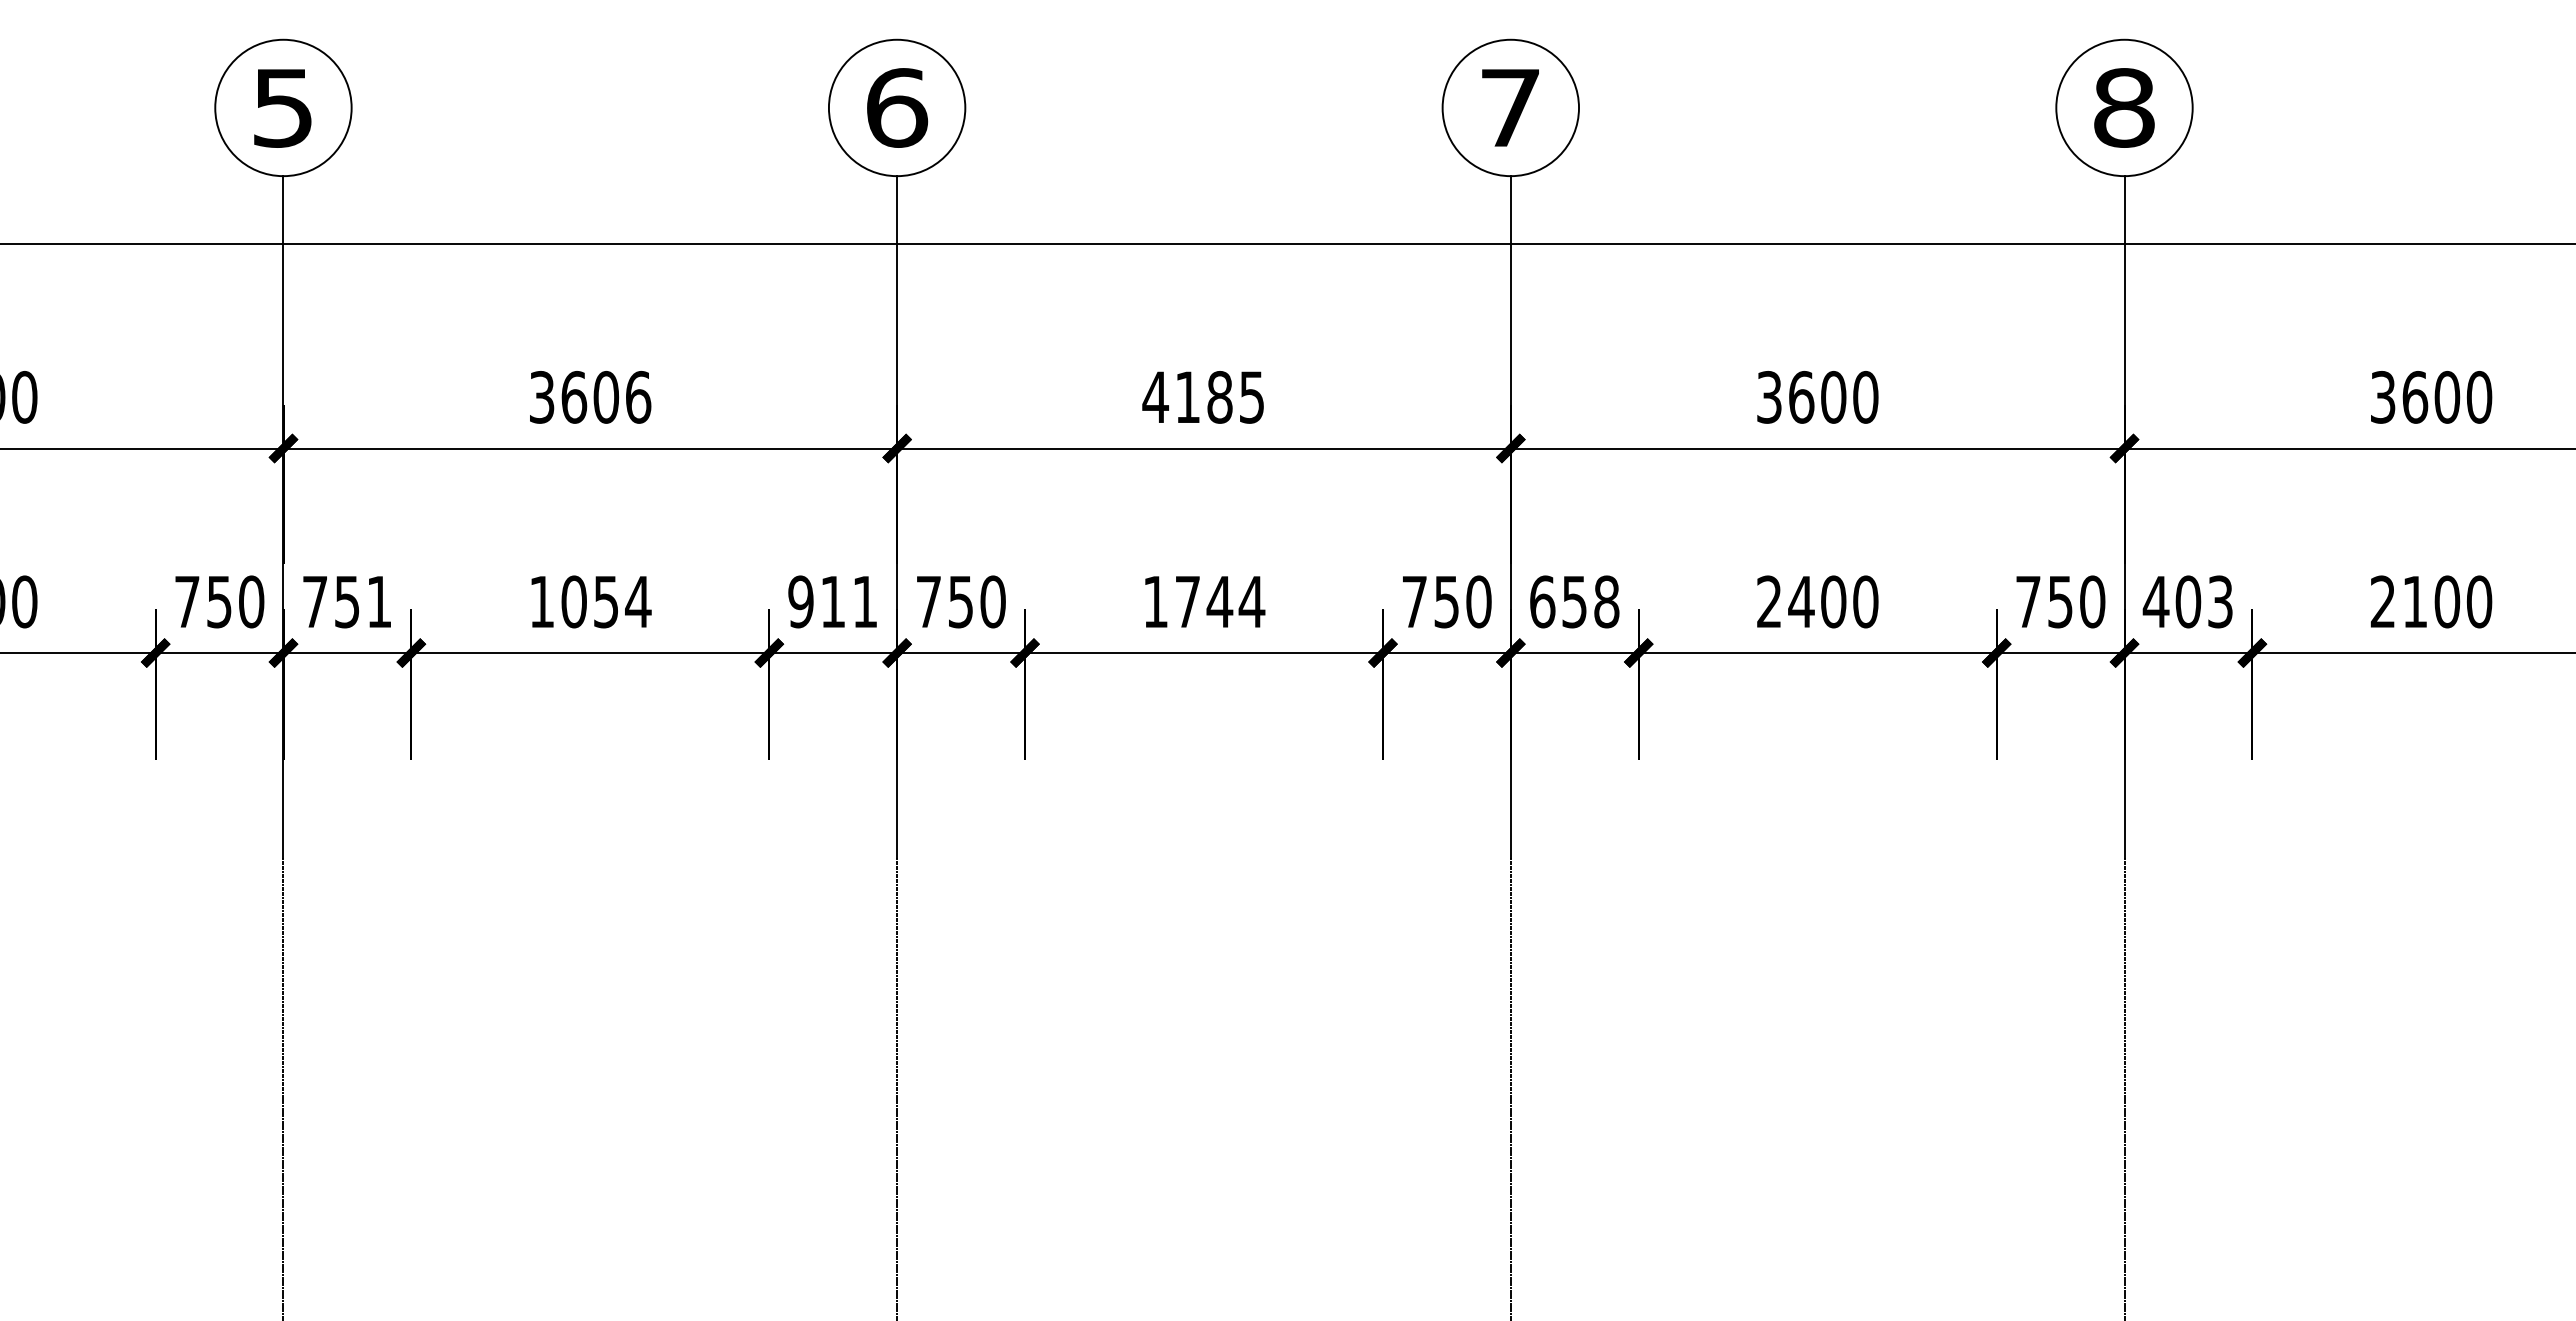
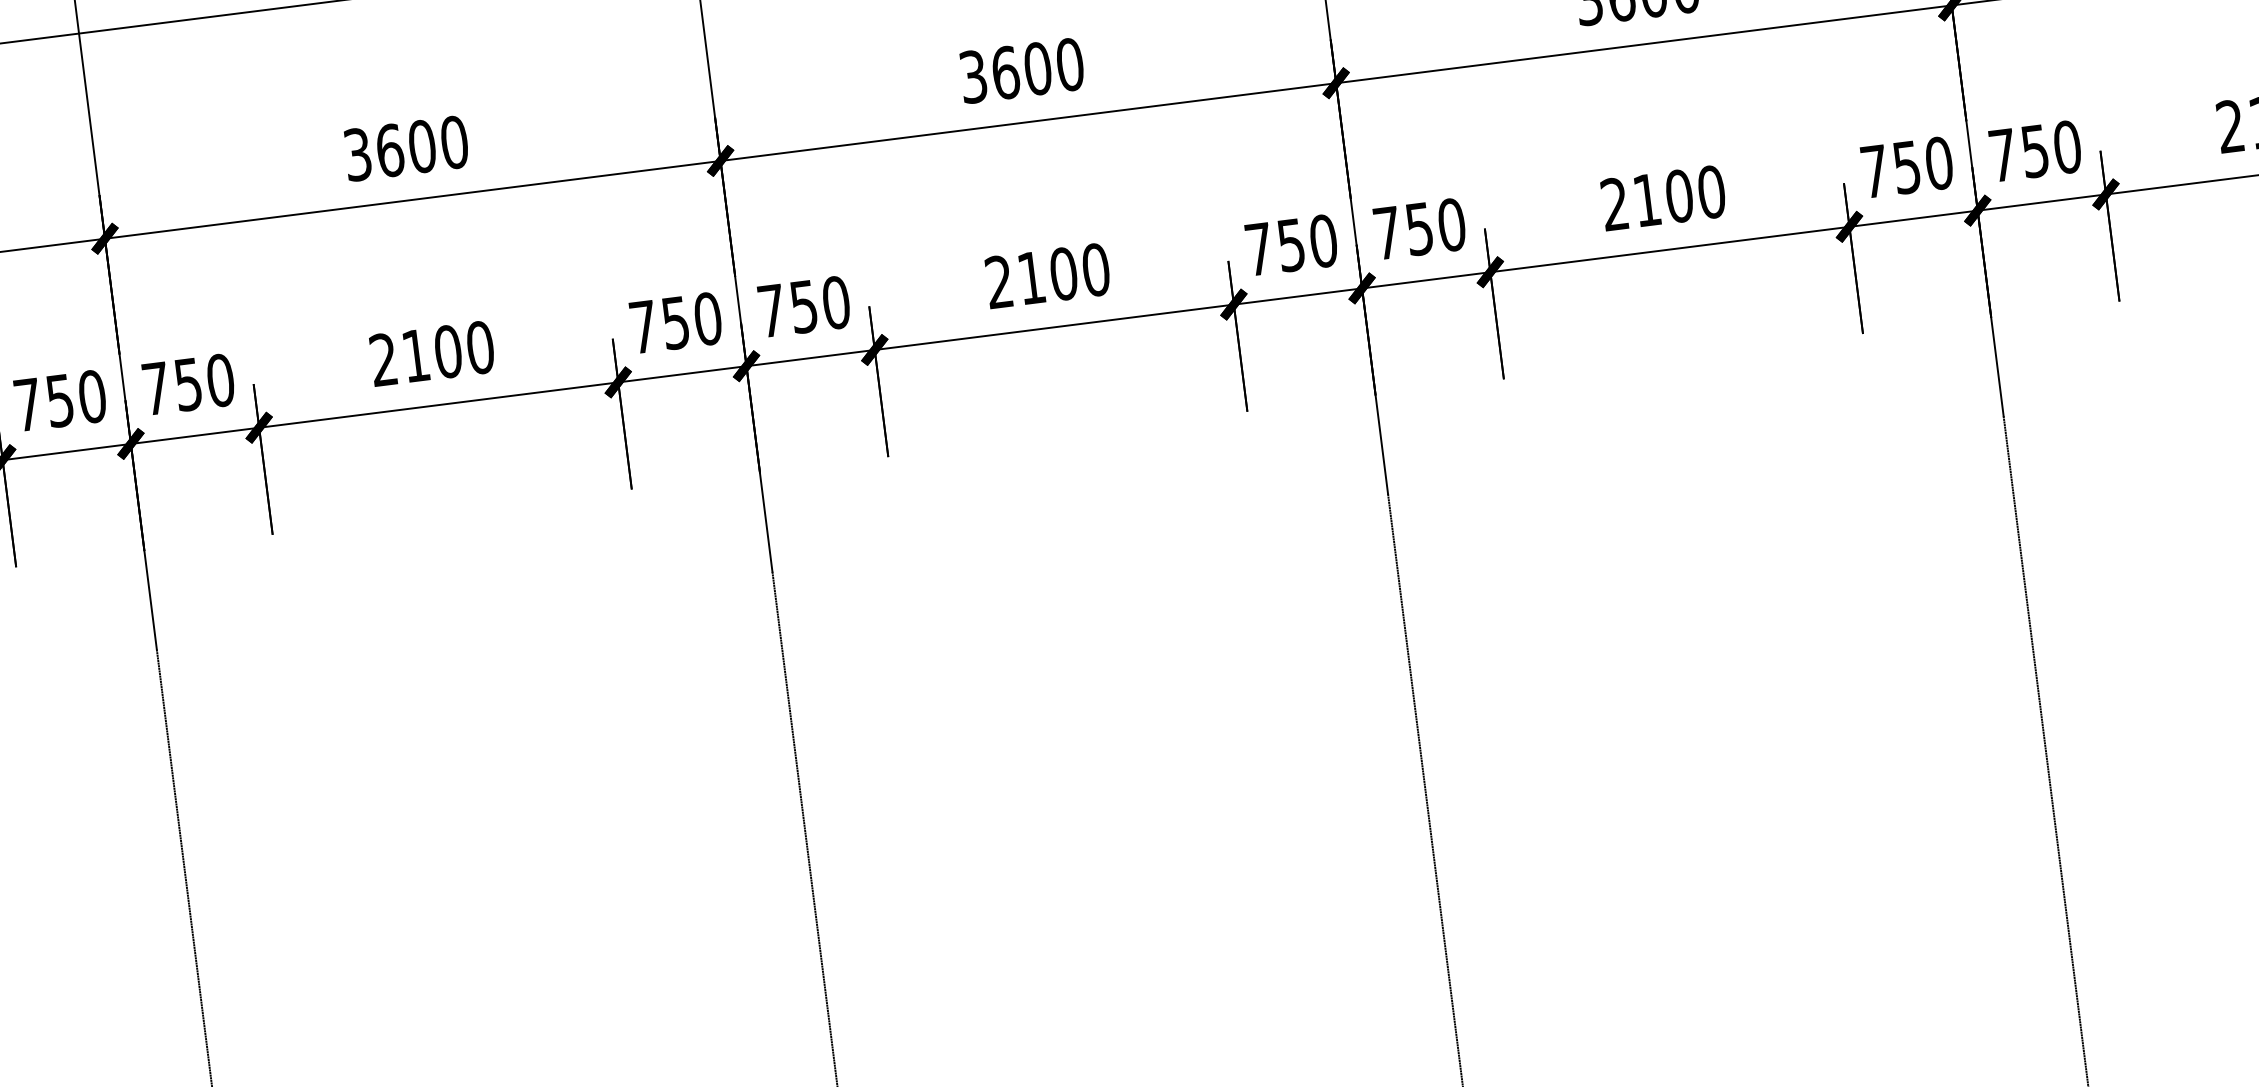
text: (638, 396) -> (454, 141), 3606 -> 3600
text: (1203, 396) -> (1021, 70), 4185 -> 3600
text: (379, 601) -> (220, 380), 751 -> 750
text: (590, 601) -> (432, 353), 1054 -> 2100
text: (832, 601) -> (675, 322), 911 -> 750
text: (1204, 601) -> (1048, 275), 1744 -> 2100
text: (1574, 601) -> (1419, 228), 658 -> 750
text: (1801, 601) -> (1647, 199), 2400 -> 2100
text: (2187, 601) -> (2034, 150), 403 -> 750

